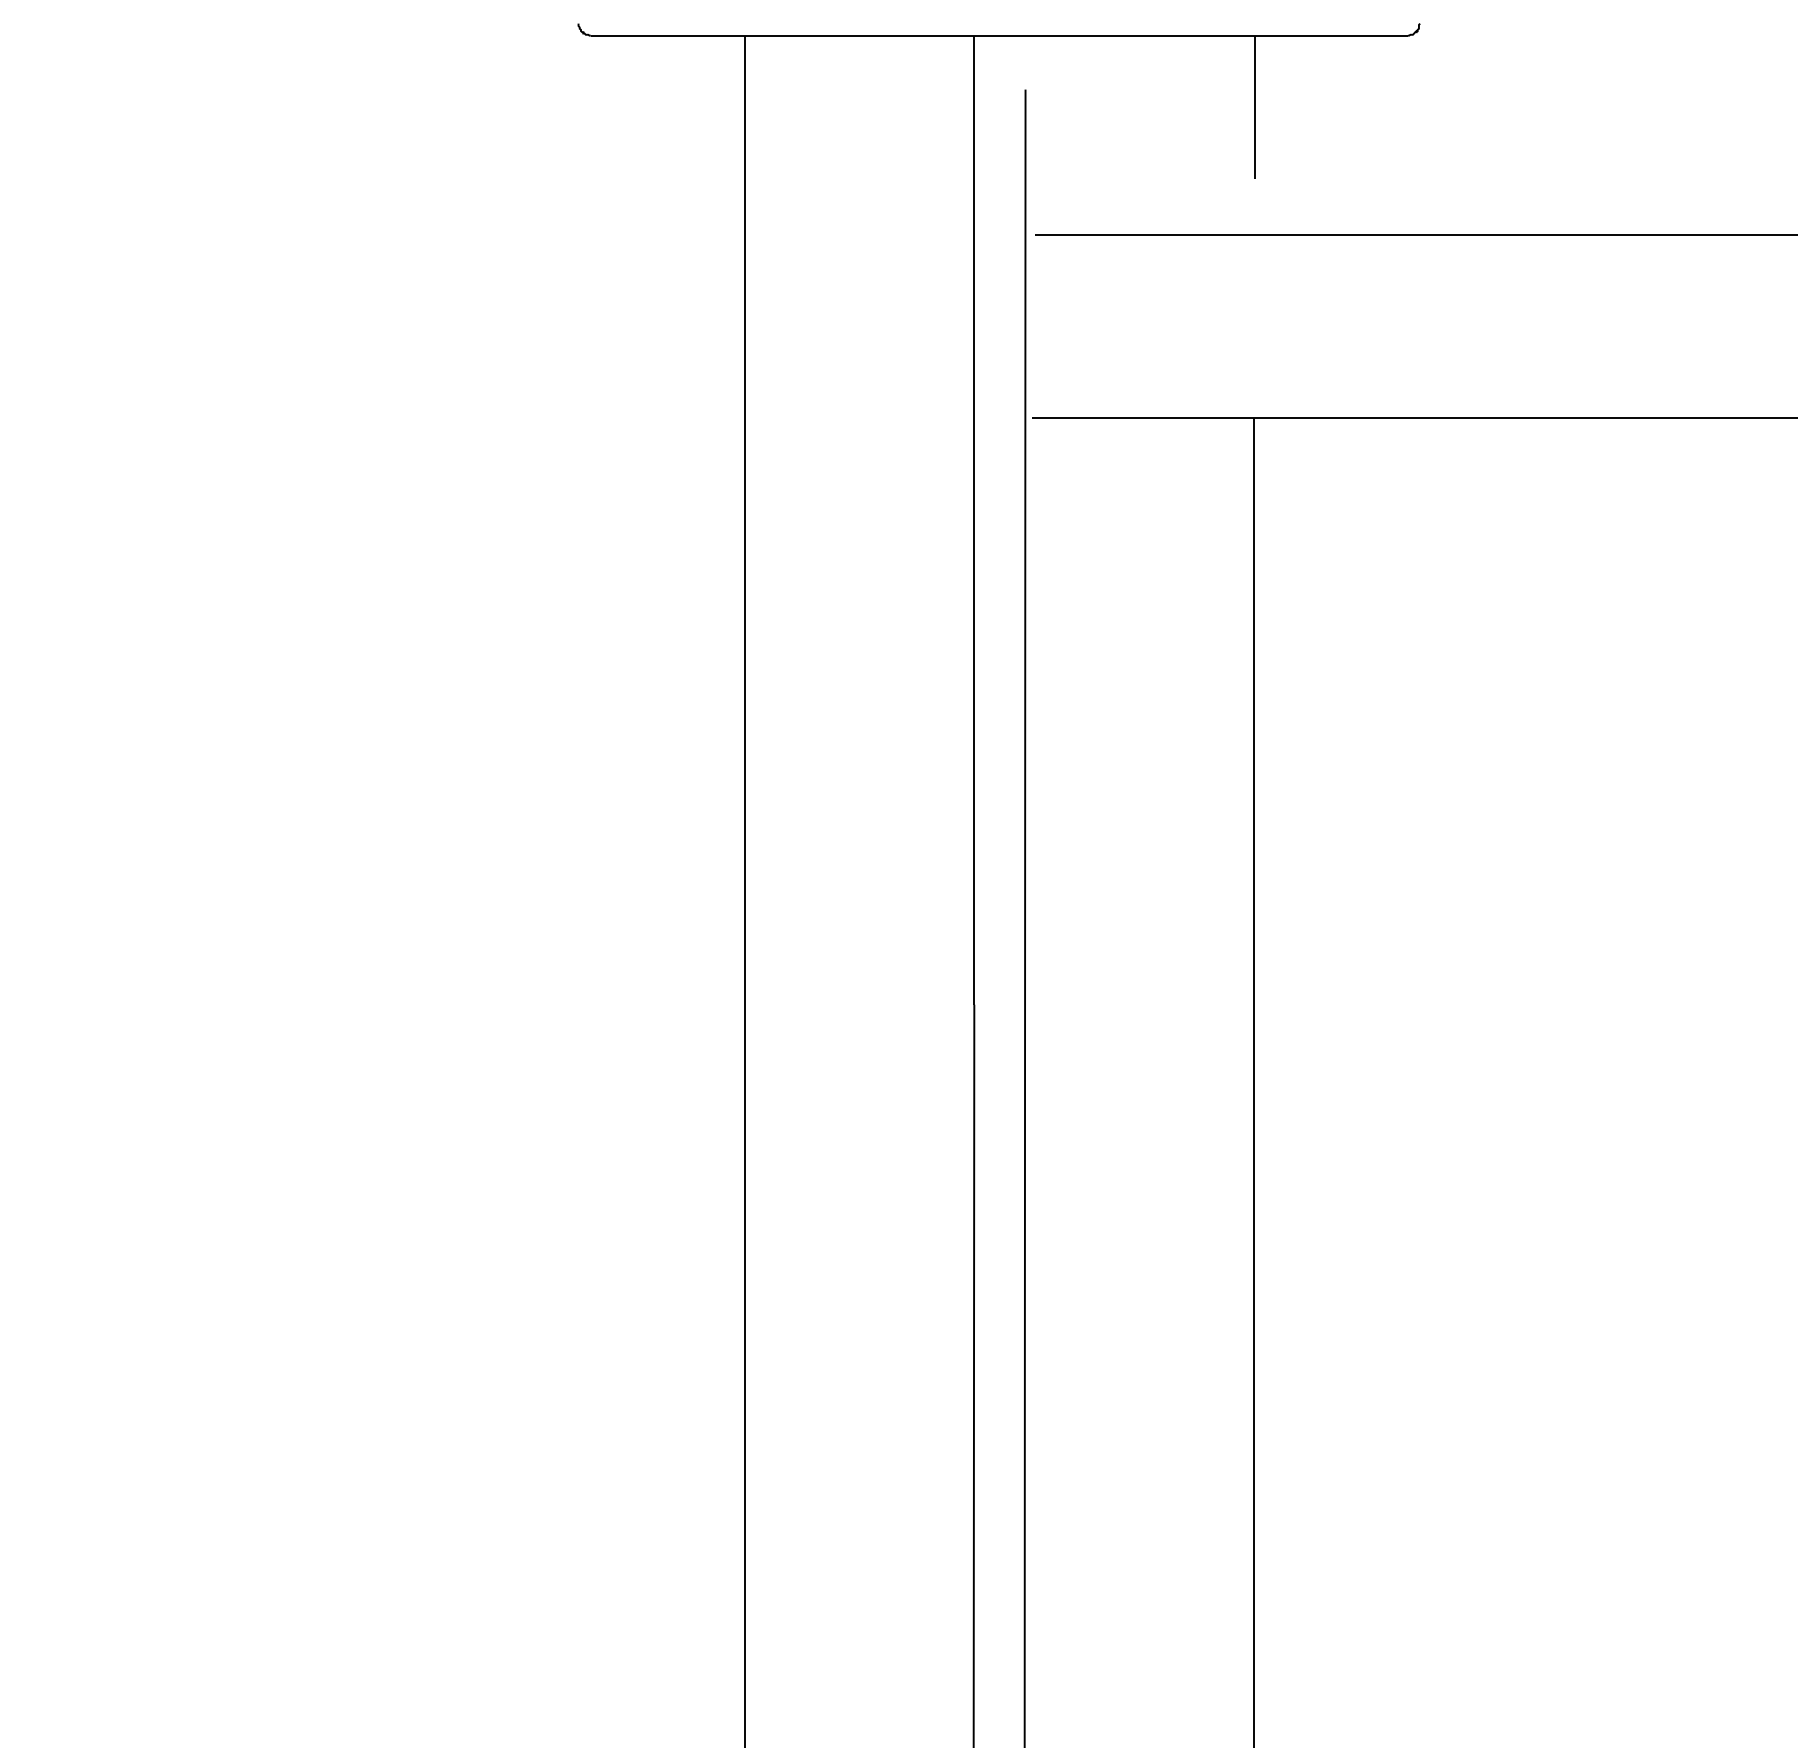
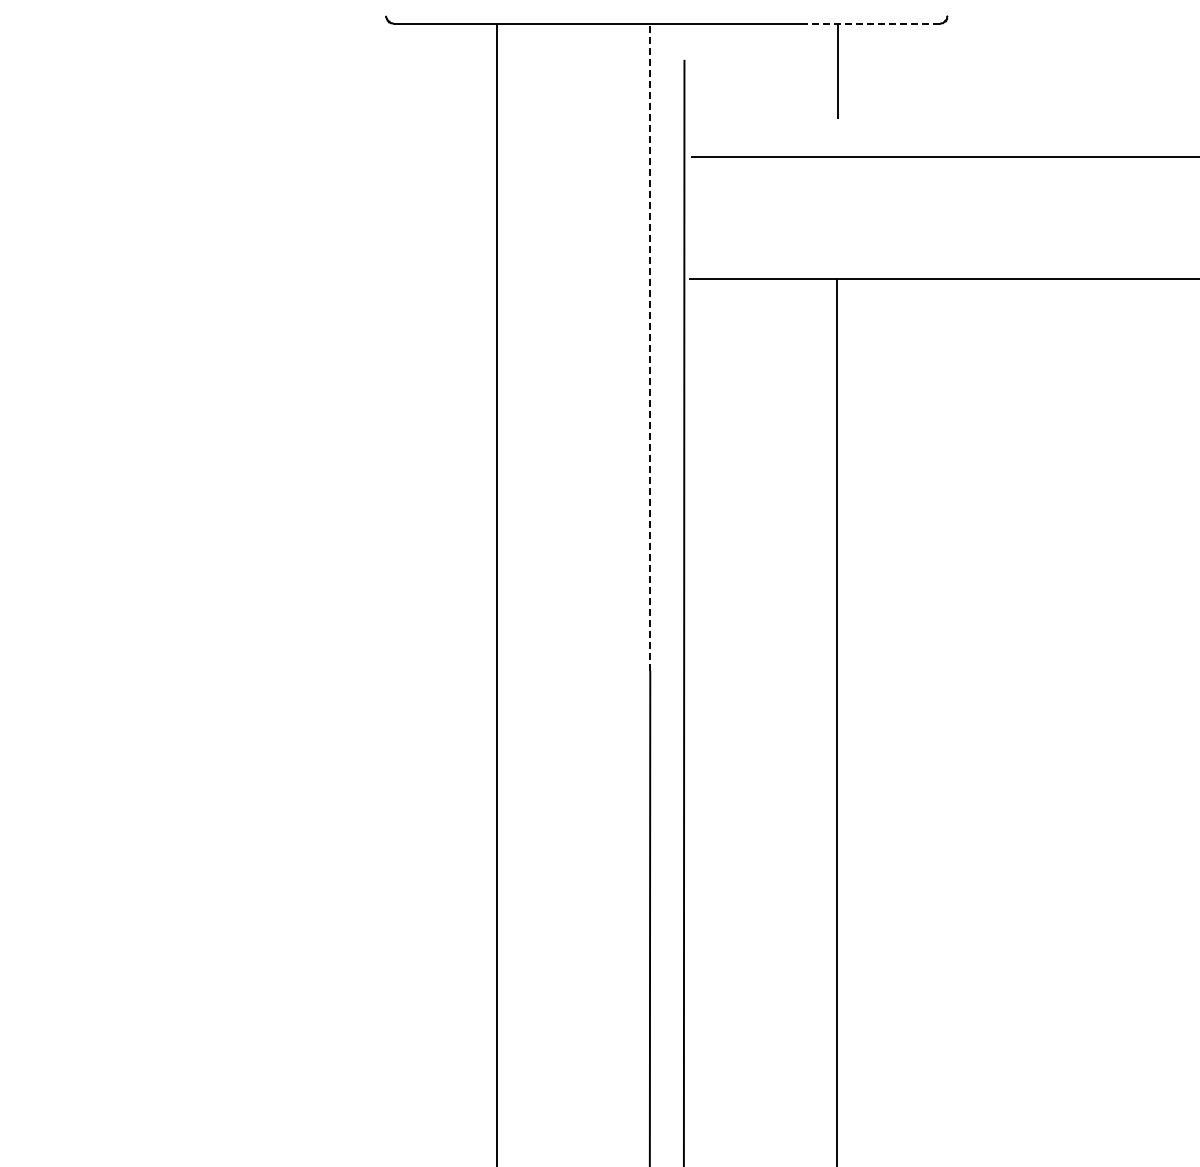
line: (1307, 35) -> (872, 23), solid -> dashed
line: (974, 518) -> (650, 346), solid -> dashed

